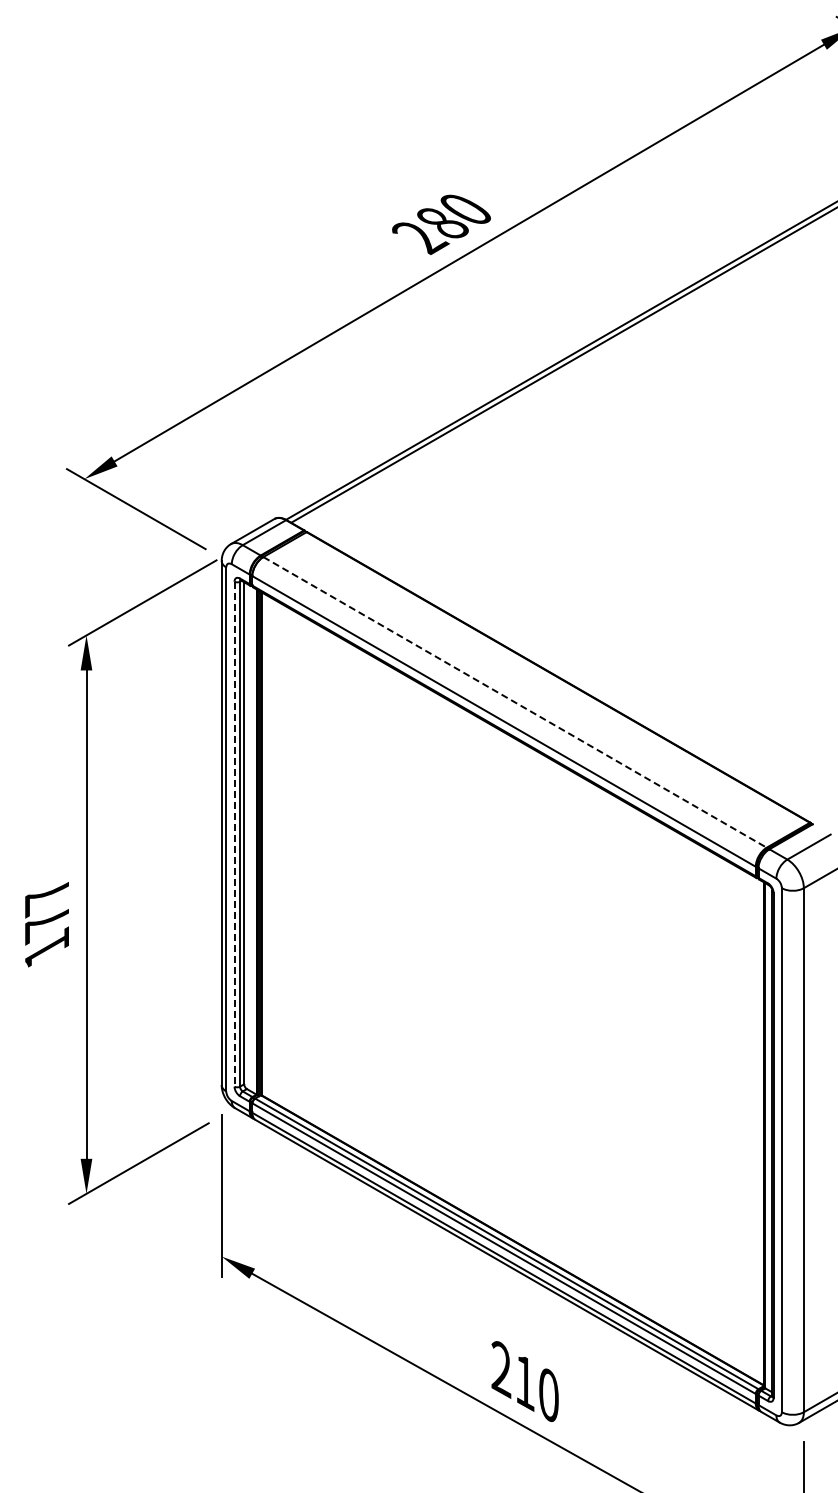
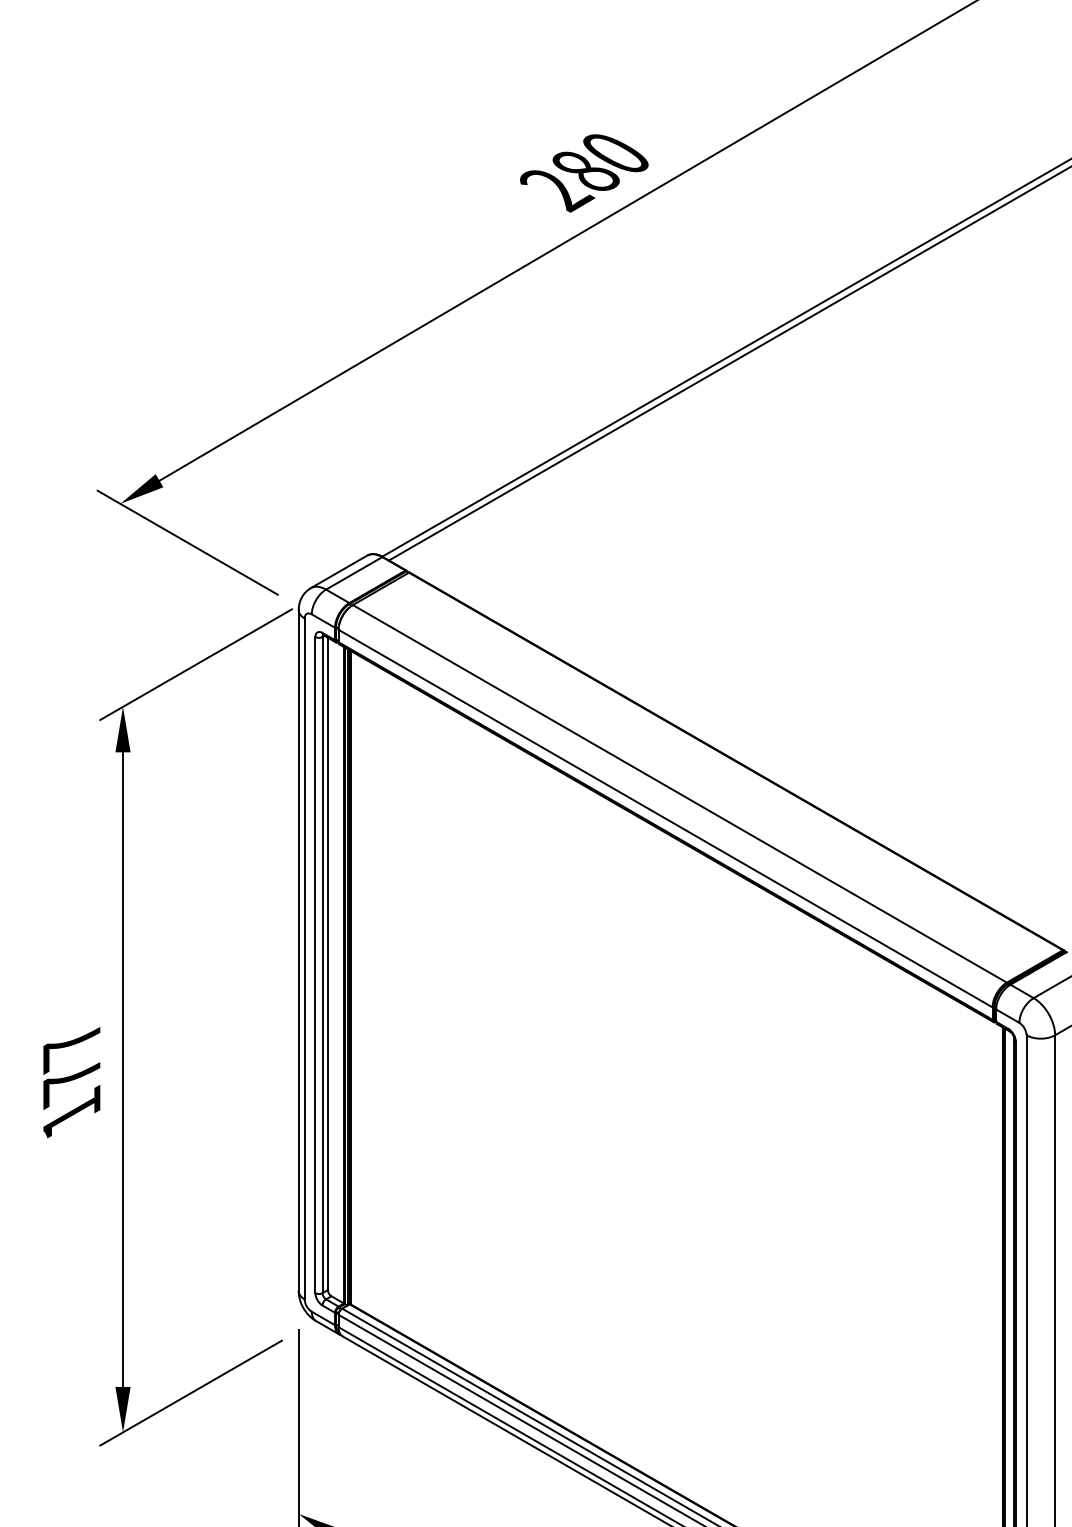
line: (515, 702) -> (680, 793), dashed -> solid
line: (234, 834) -> (315, 965), dashed -> solid

